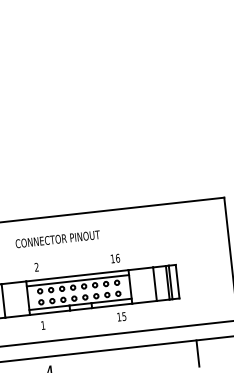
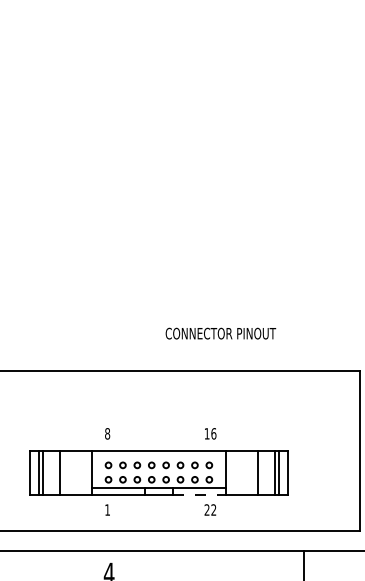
text: (57, 239) -> (220, 333), moved
text: (36, 267) -> (107, 433), 2 -> 8
line: (77, 281) -> (158, 457), removed
line: (112, 305) -> (200, 494), solid -> dashed
text: (121, 316) -> (210, 509), 15 -> 22

